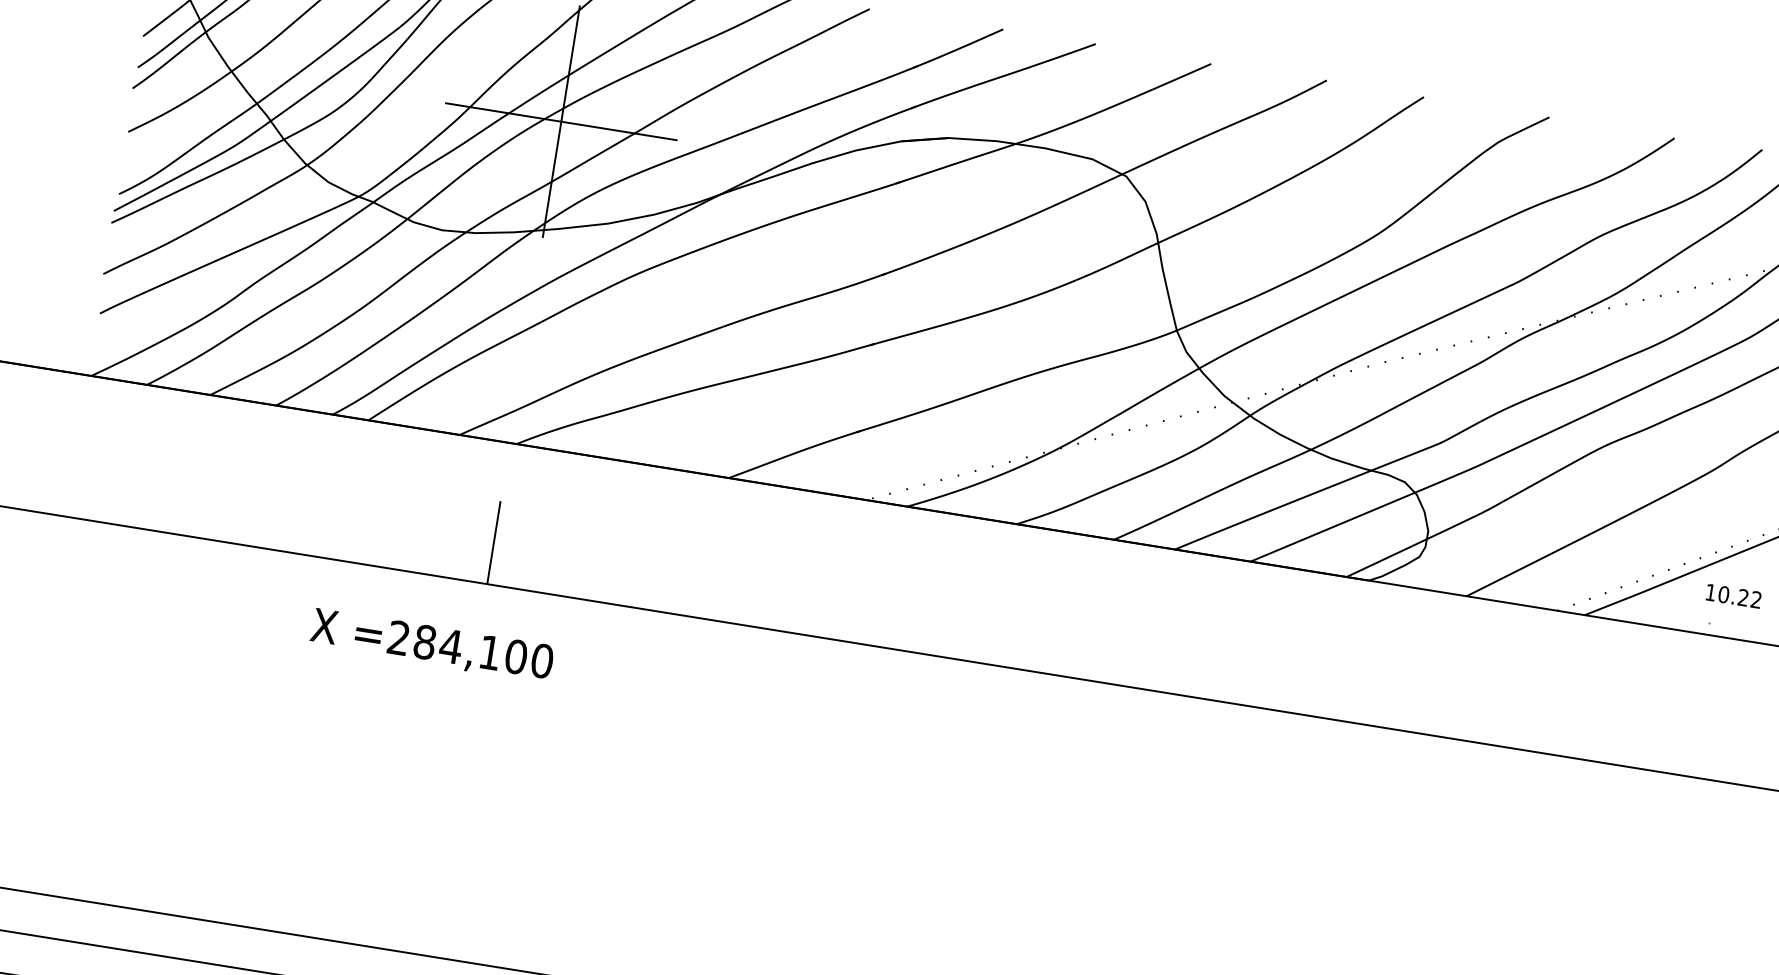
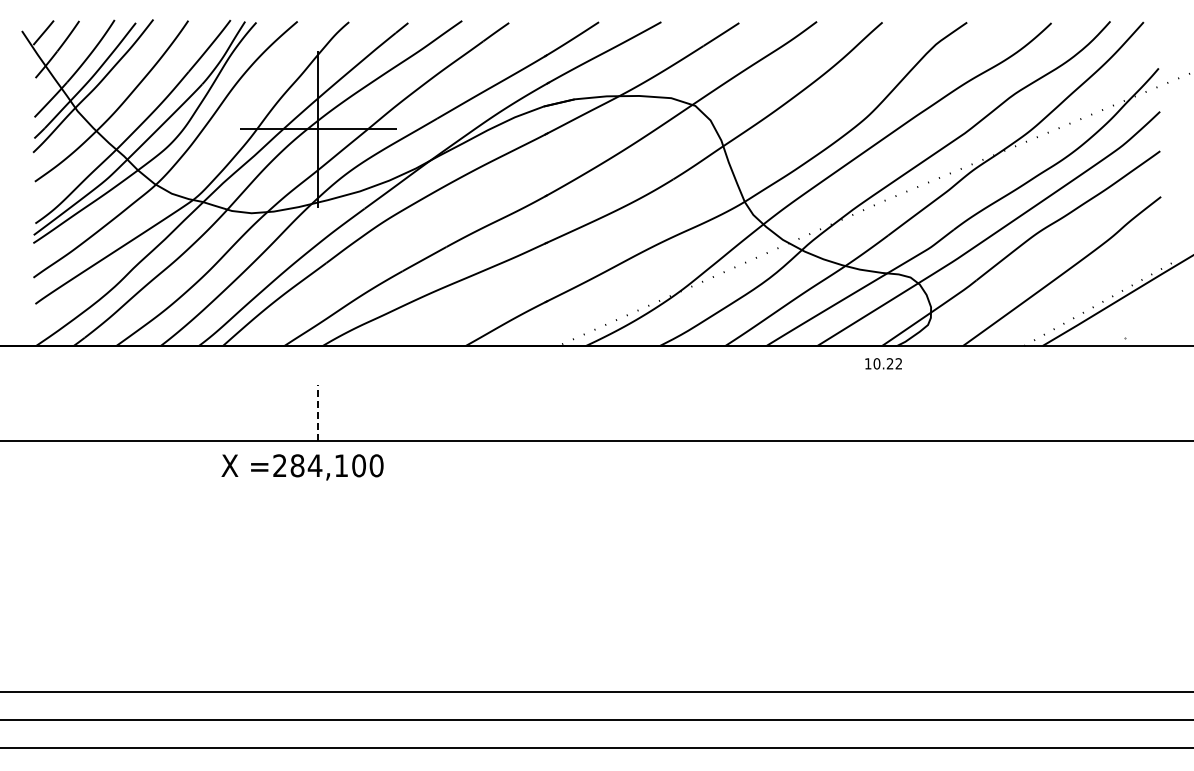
line: (494, 543) -> (318, 413), solid -> dashed
text: (1733, 595) -> (883, 363), moved
text: (431, 645) -> (302, 467), moved

